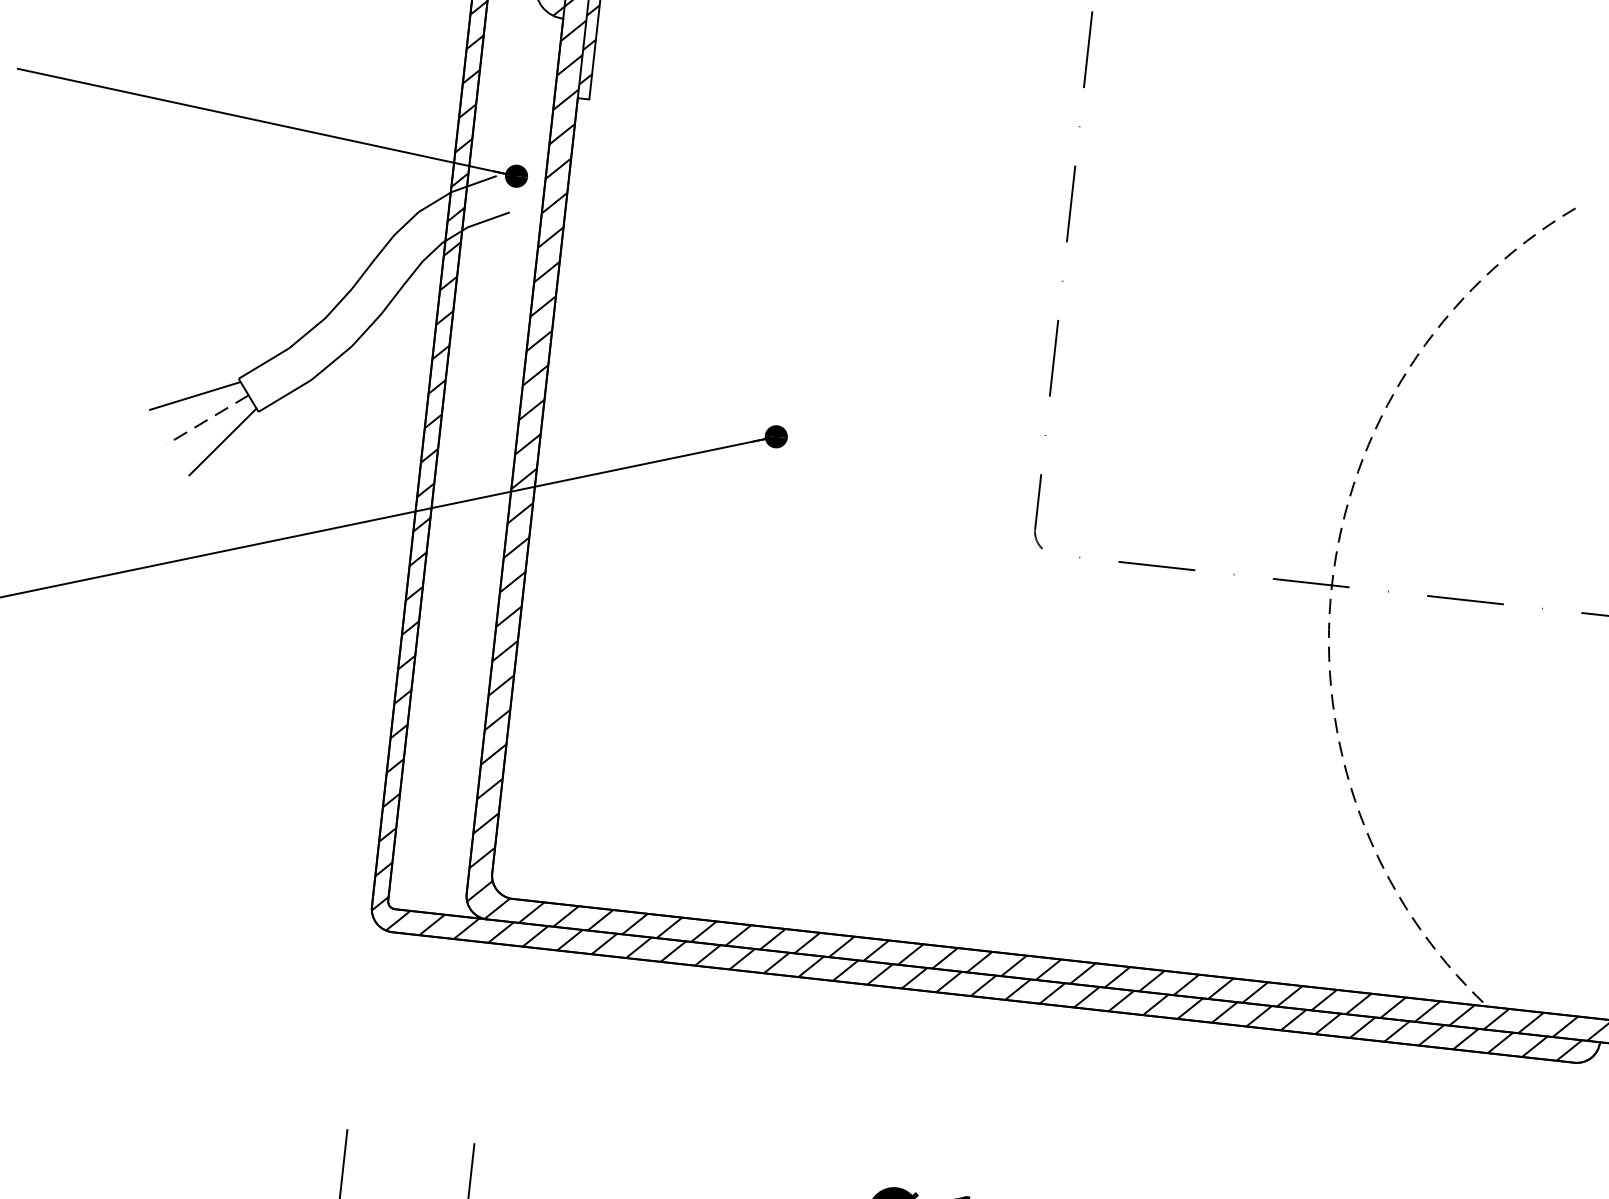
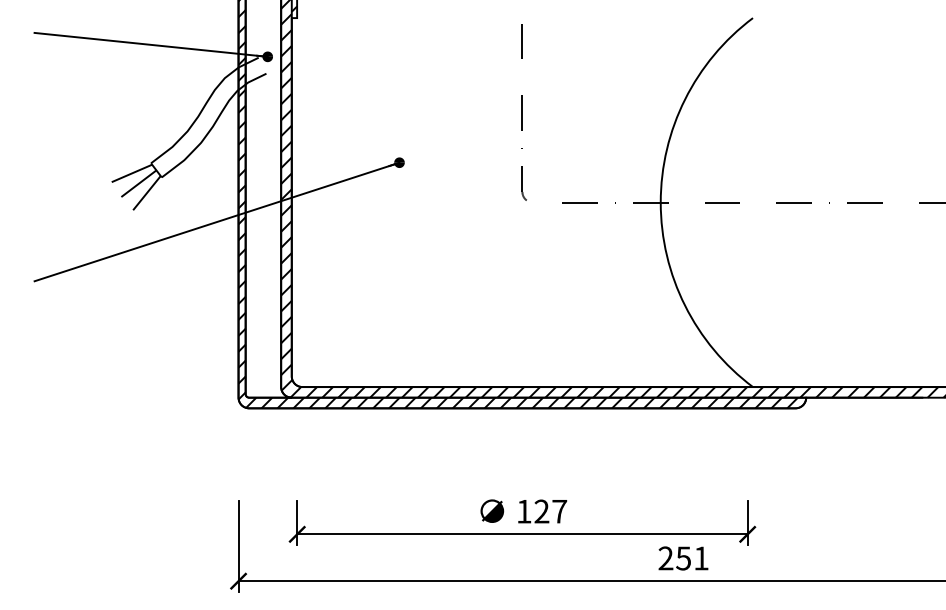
line: (206, 421) -> (138, 184), dashed -> solid
arc: (1331, 585) -> (660, 202), dashed -> solid

